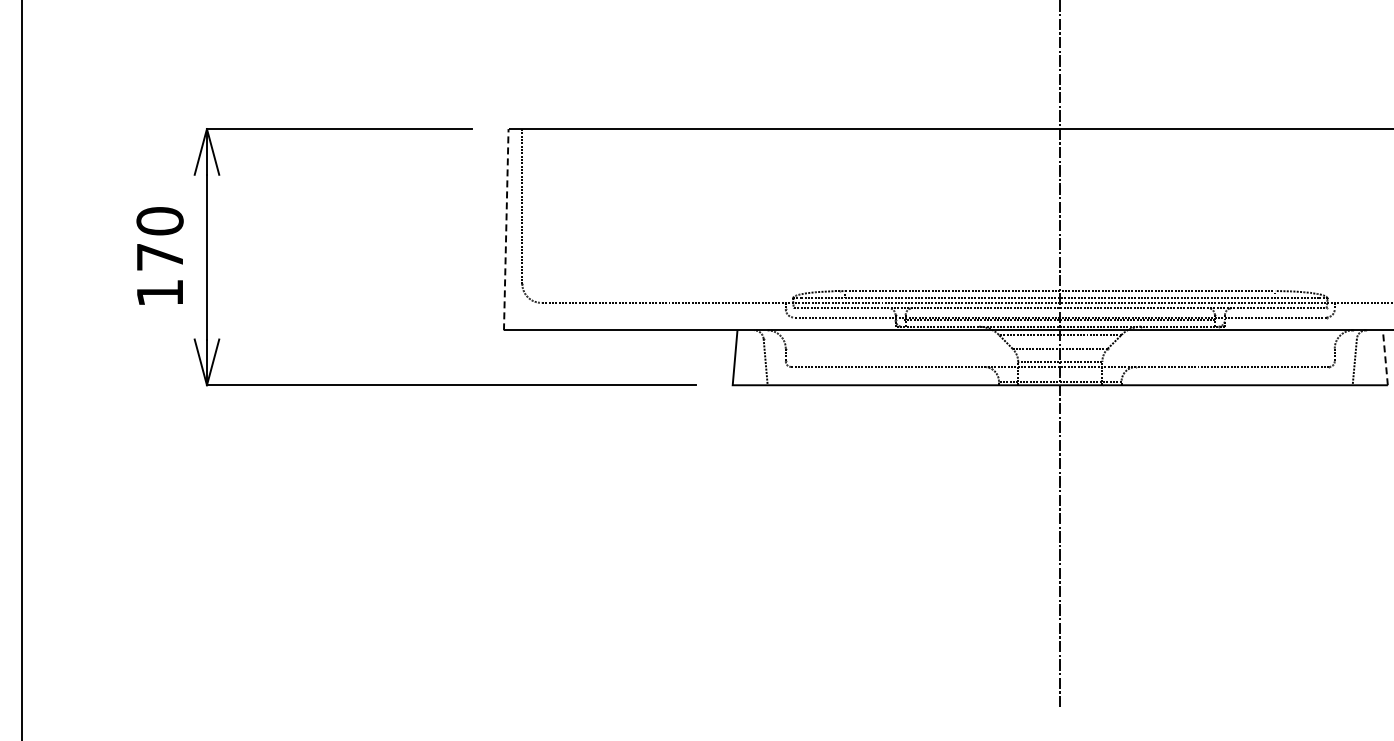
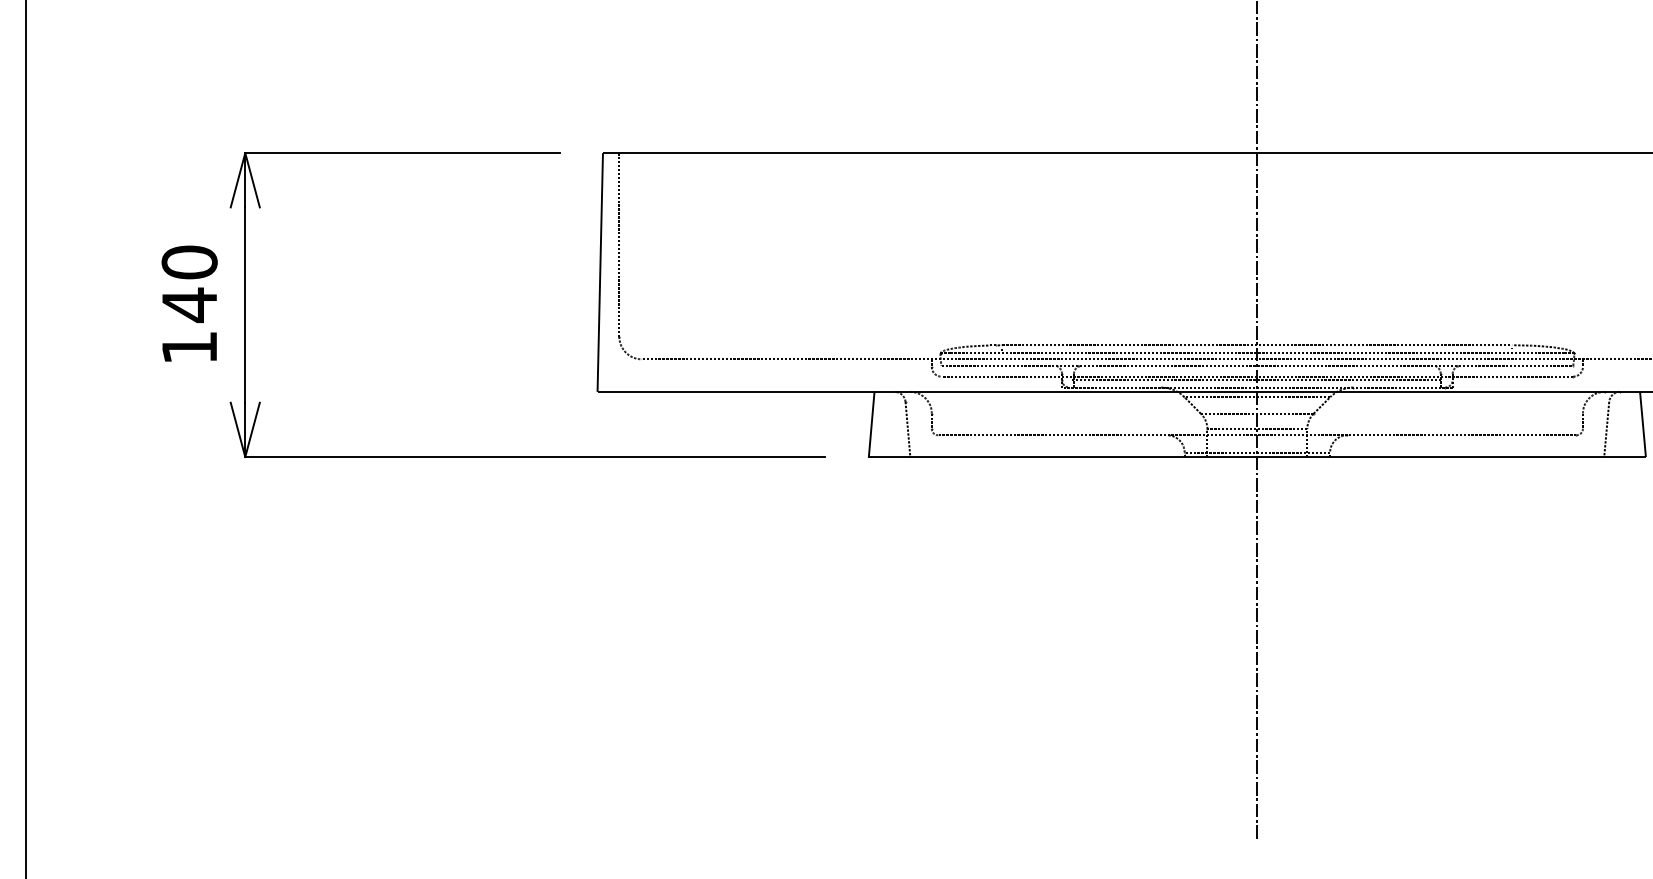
line: (506, 229) -> (600, 272), dashed -> solid
text: (159, 257) -> (188, 305), 170 -> 140
line: (1385, 357) -> (1643, 424), dashed -> solid

